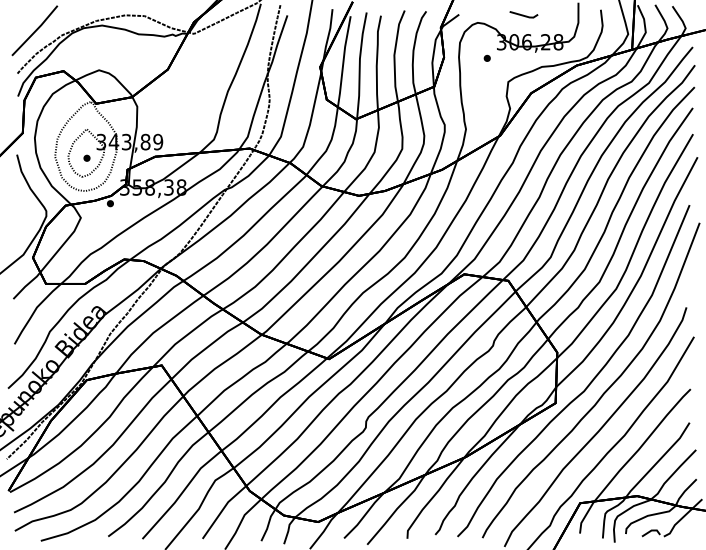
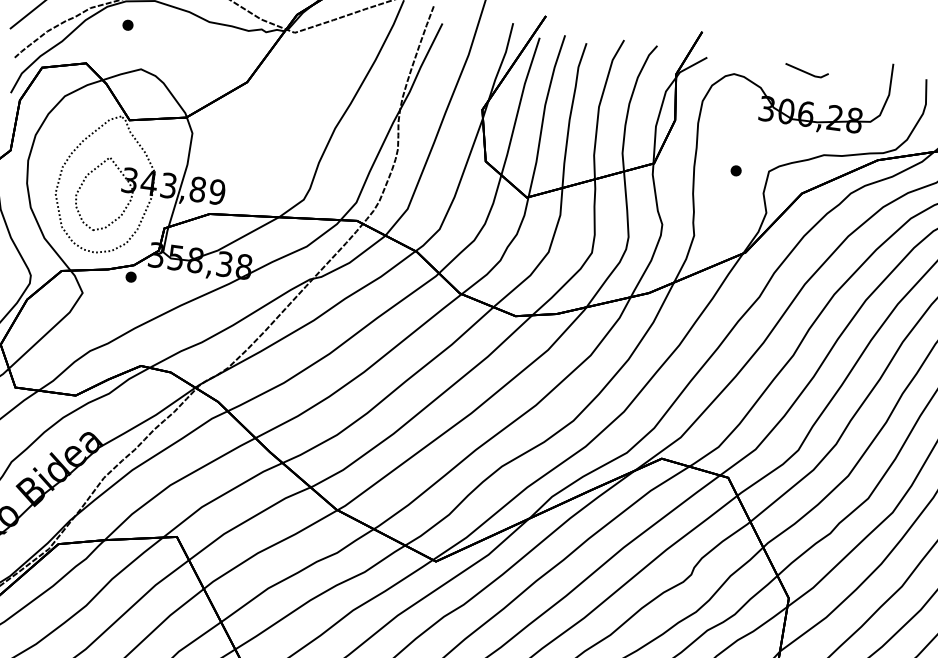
part: (486, 57) -> (735, 169), moved
part: (86, 157) -> (127, 23), moved

